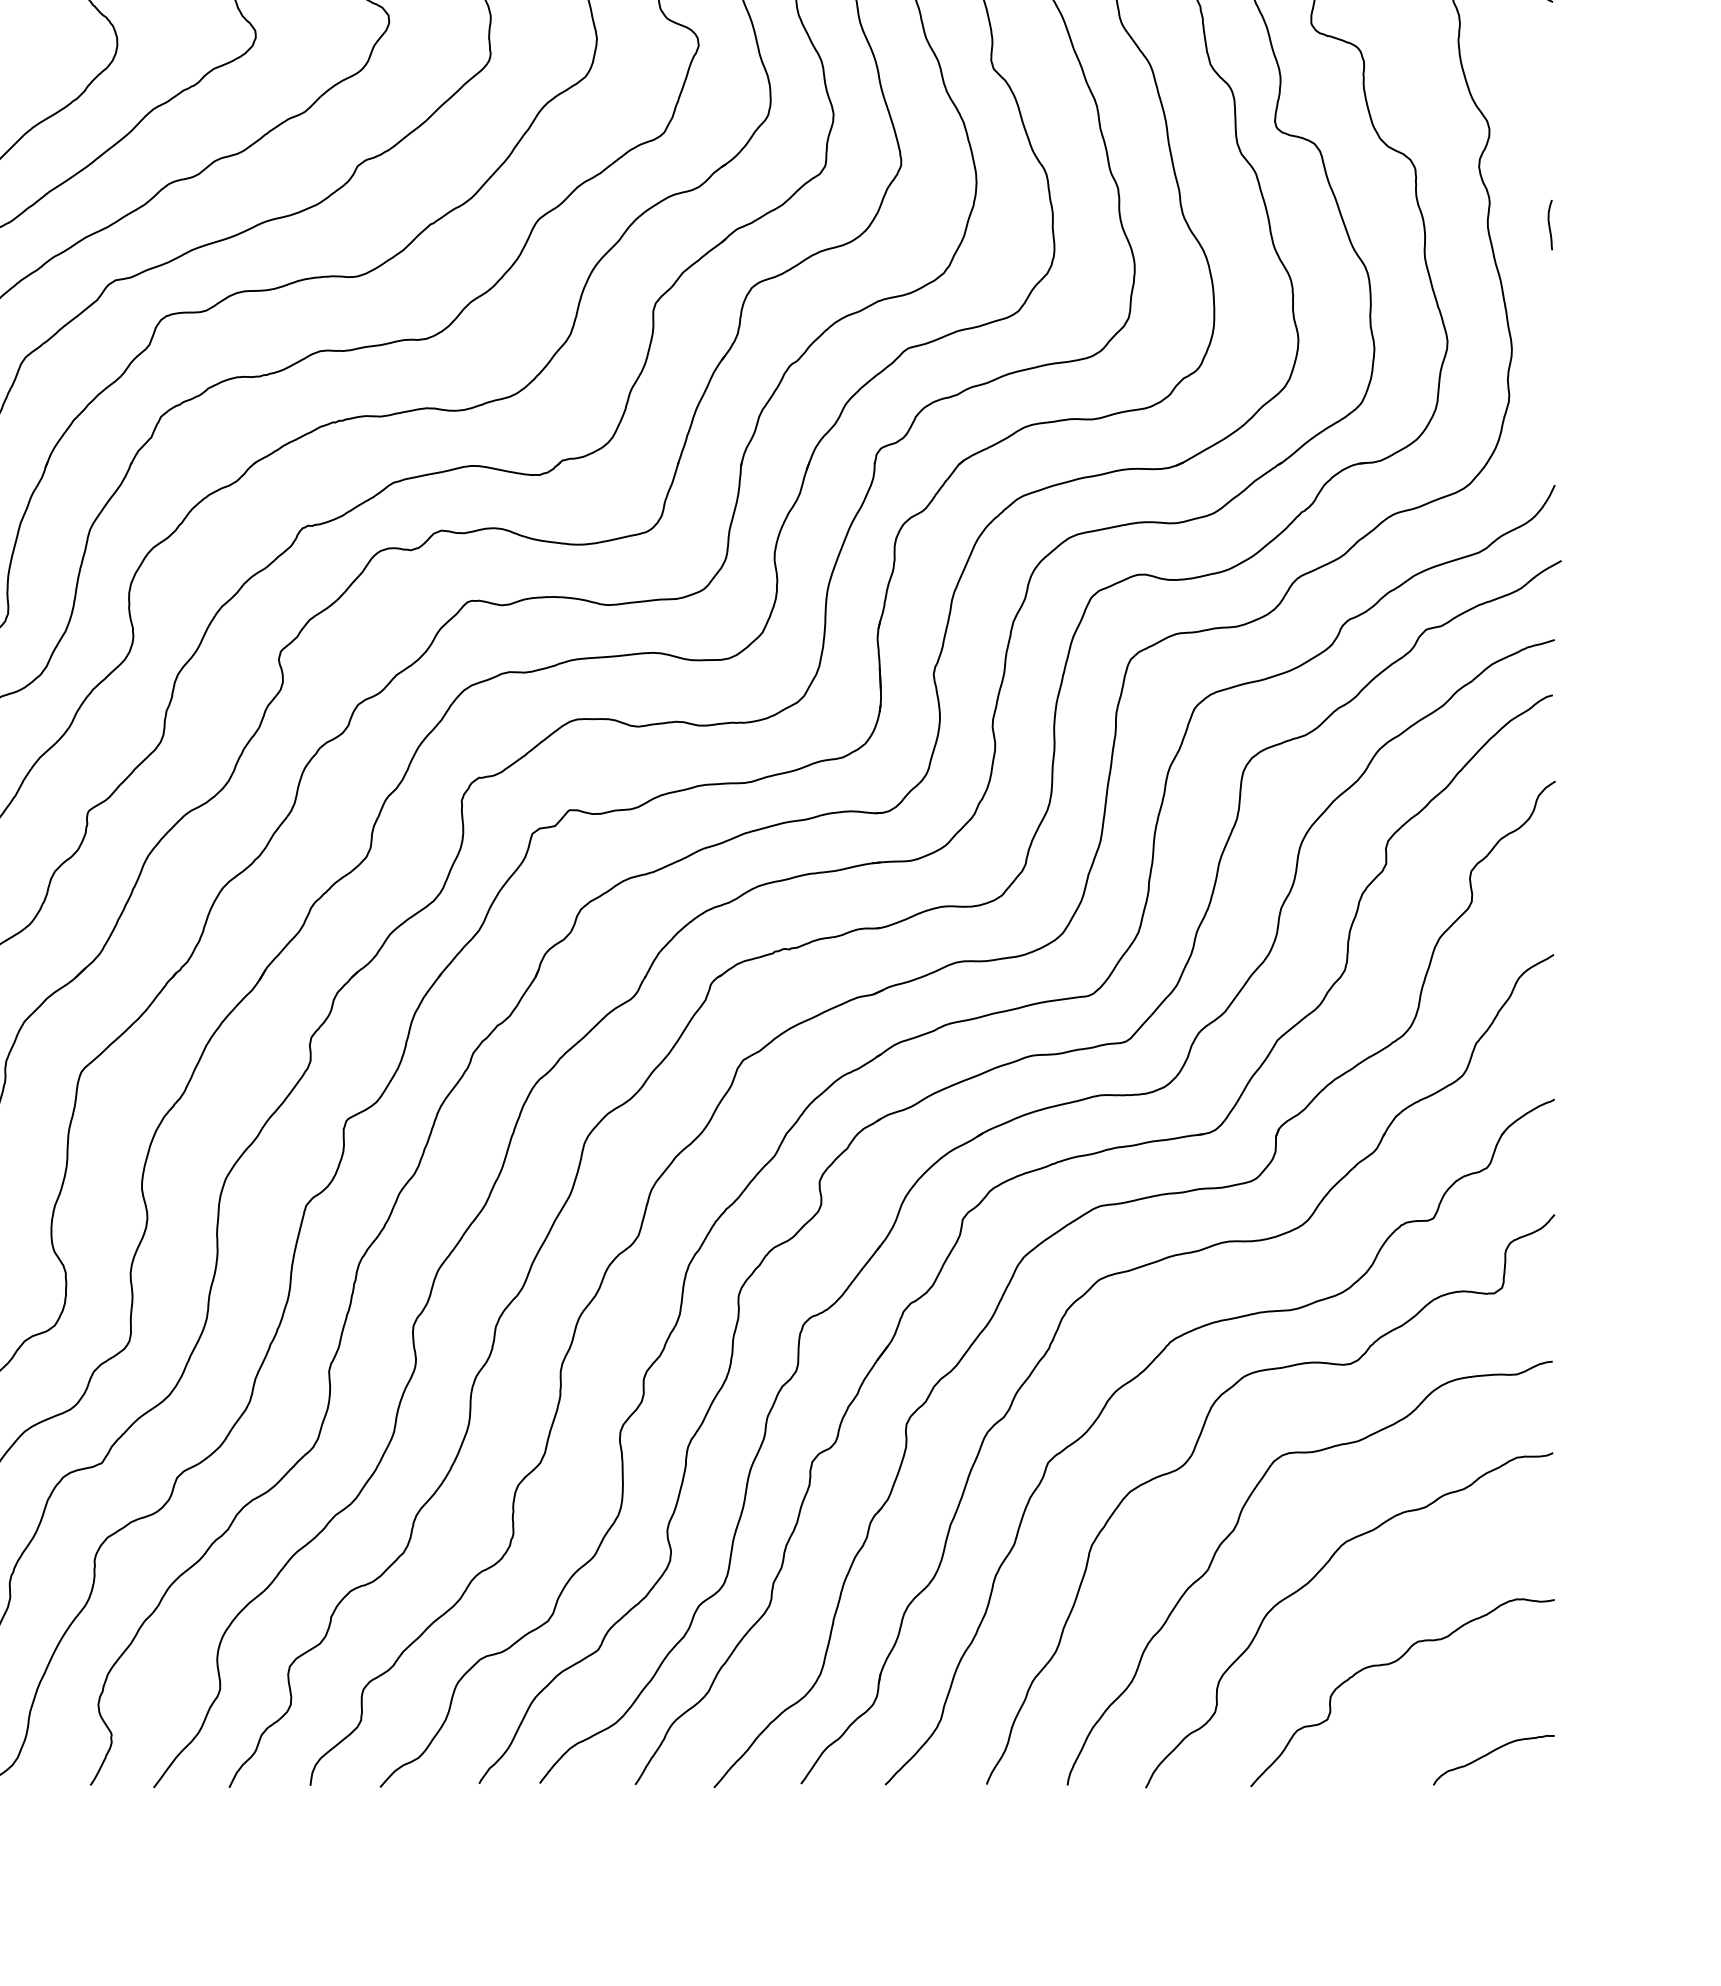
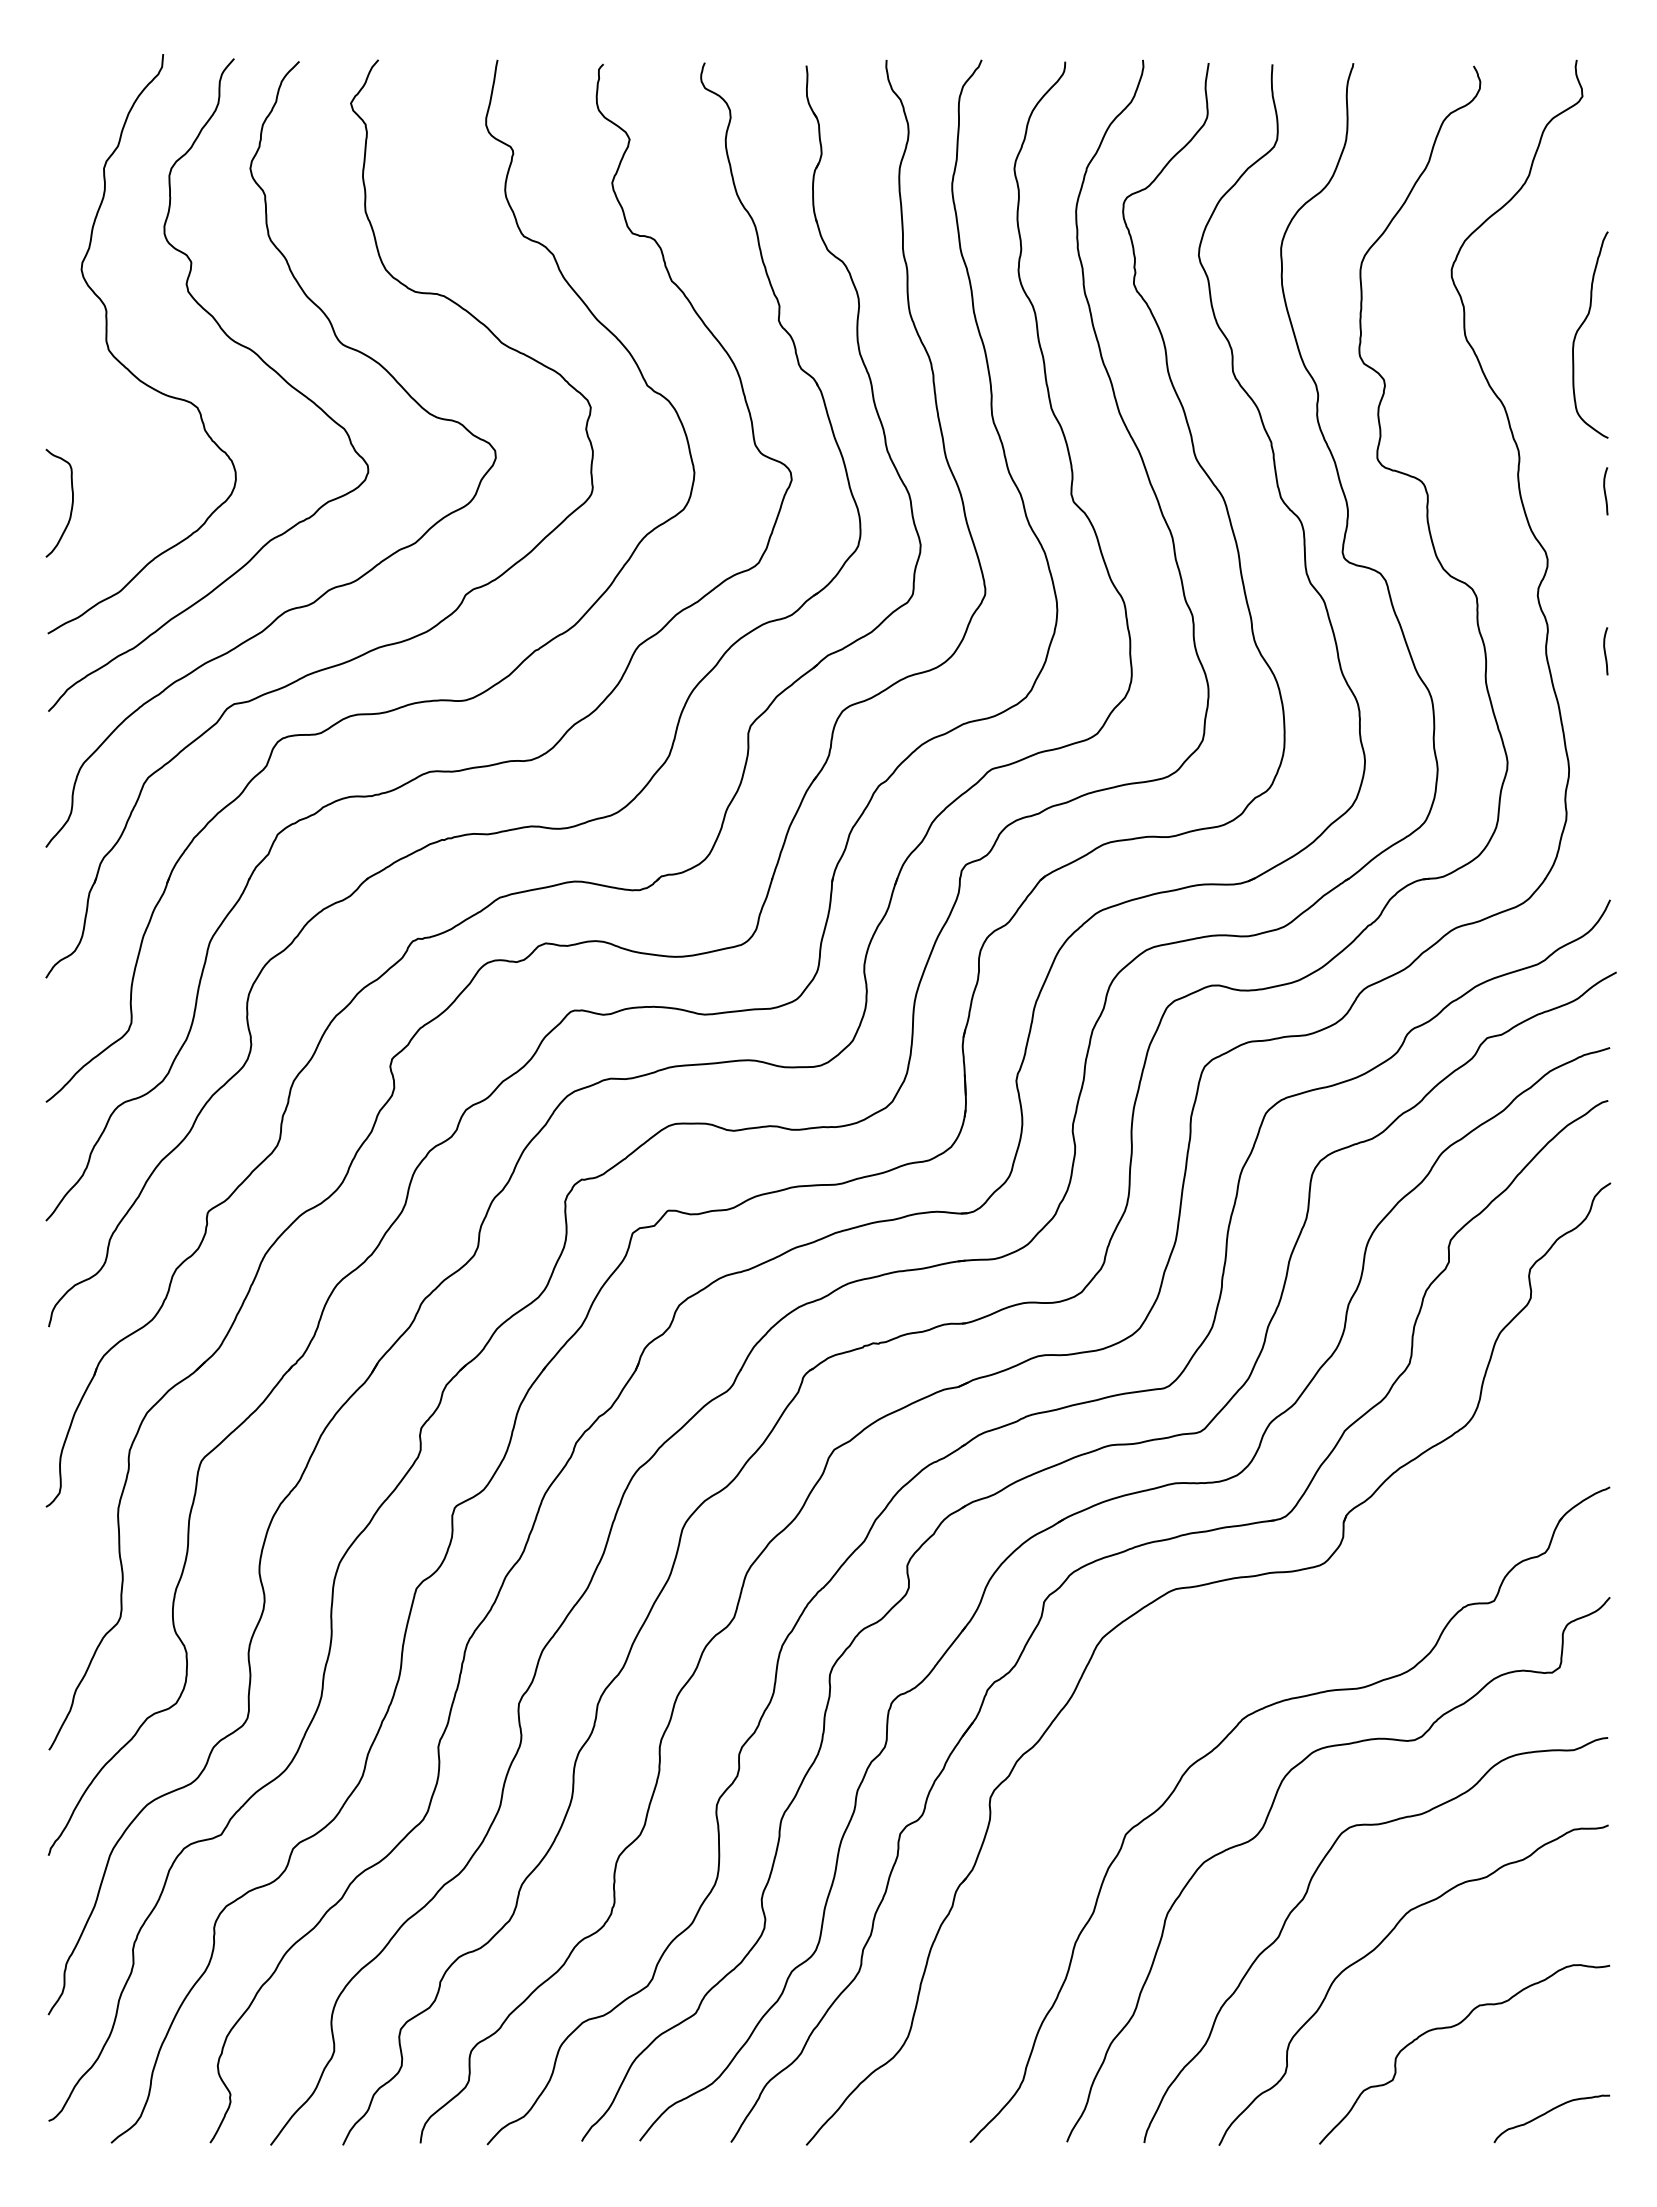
curve: (1549, 57) -> (1605, 491), added
part: (1144, 1267) -> (1217, 1647), removed

